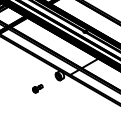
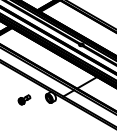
part: (37, 88) -> (24, 99), moved

